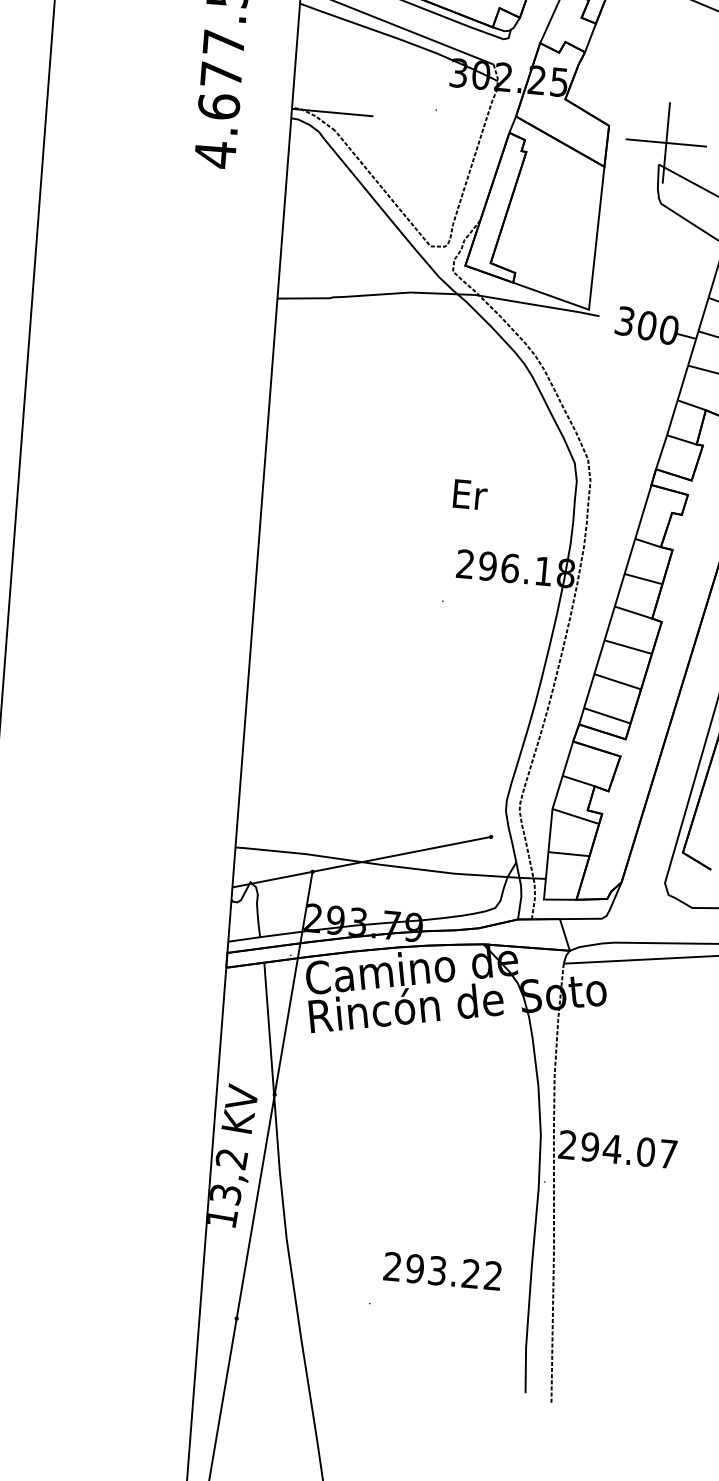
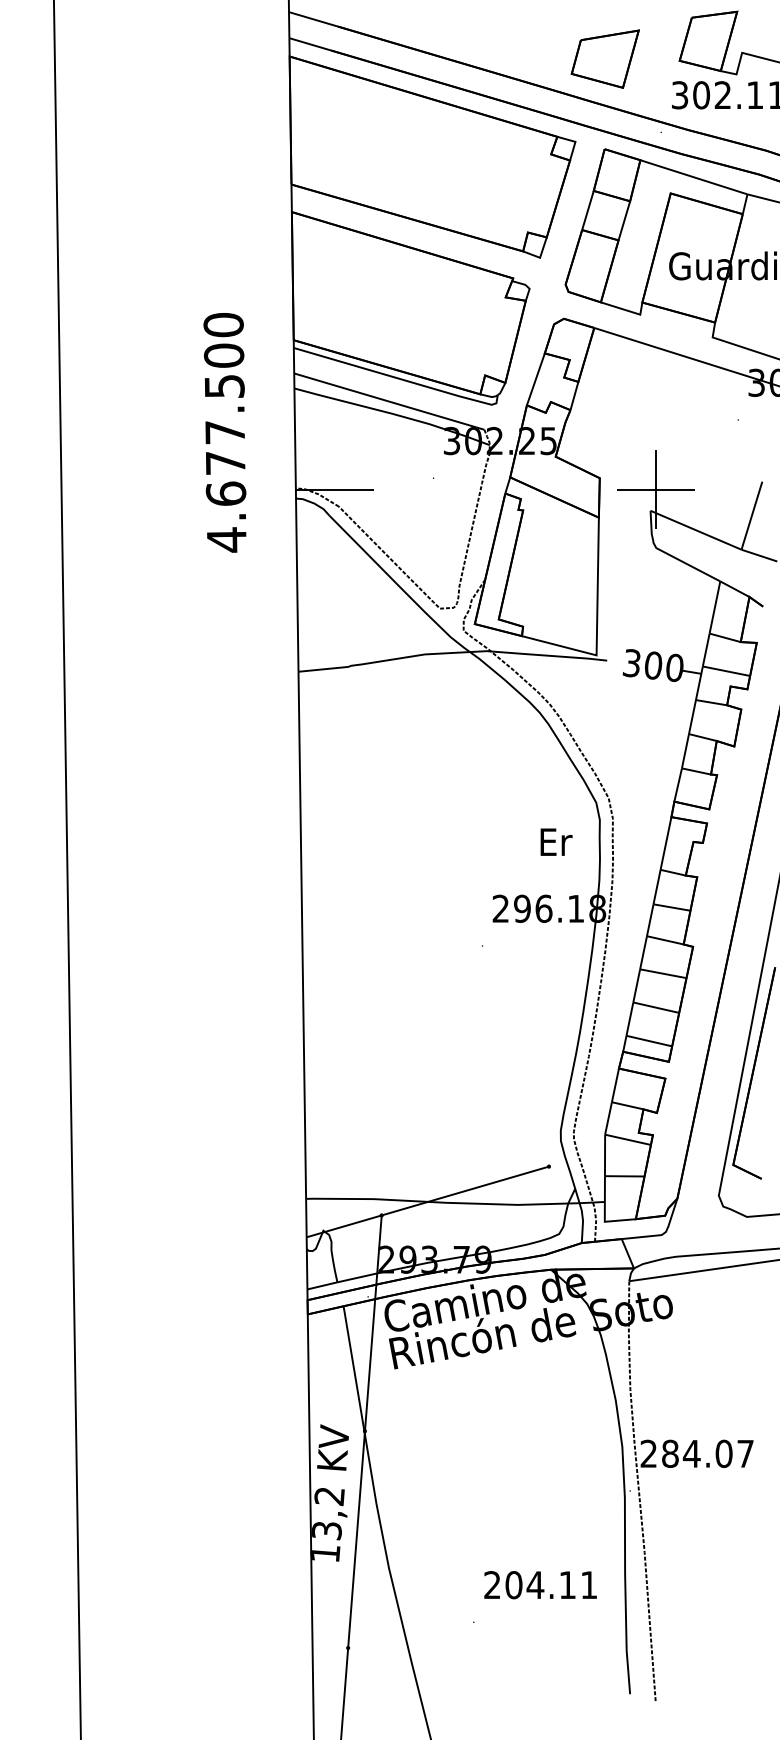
text: (470, 494) -> (556, 841), moved
text: (589, 1146) -> (669, 1453), 294.07 -> 284.07
text: (453, 1272) -> (550, 1585), 293.22 -> 204.11

